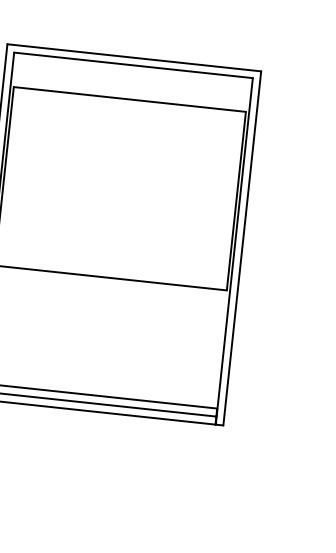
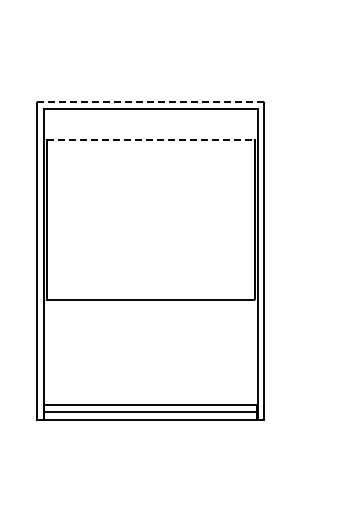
line: (135, 57) -> (151, 102), solid -> dashed
line: (129, 99) -> (150, 139), solid -> dashed

